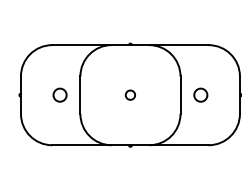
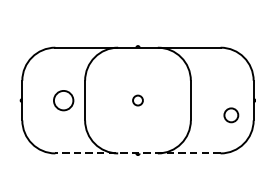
circle: (59, 94) -> (63, 99), size x1.4
circle: (200, 94) -> (230, 114), moved
line: (129, 145) -> (136, 153), solid -> dashed

